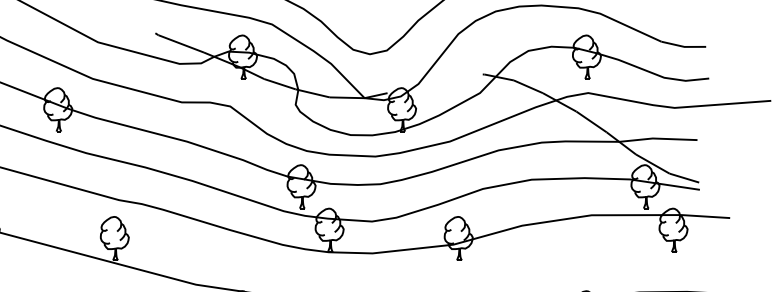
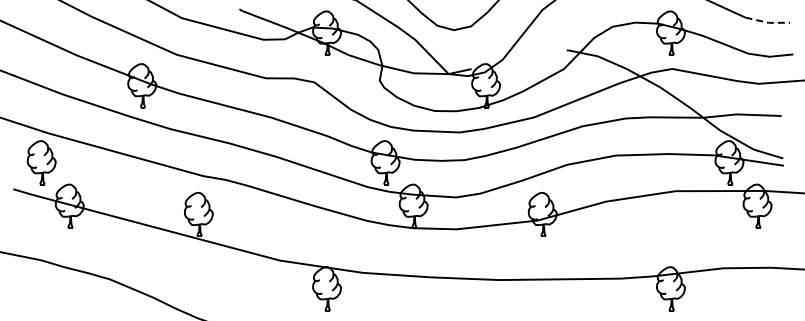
line: (684, 46) -> (768, 22), solid -> dashed

